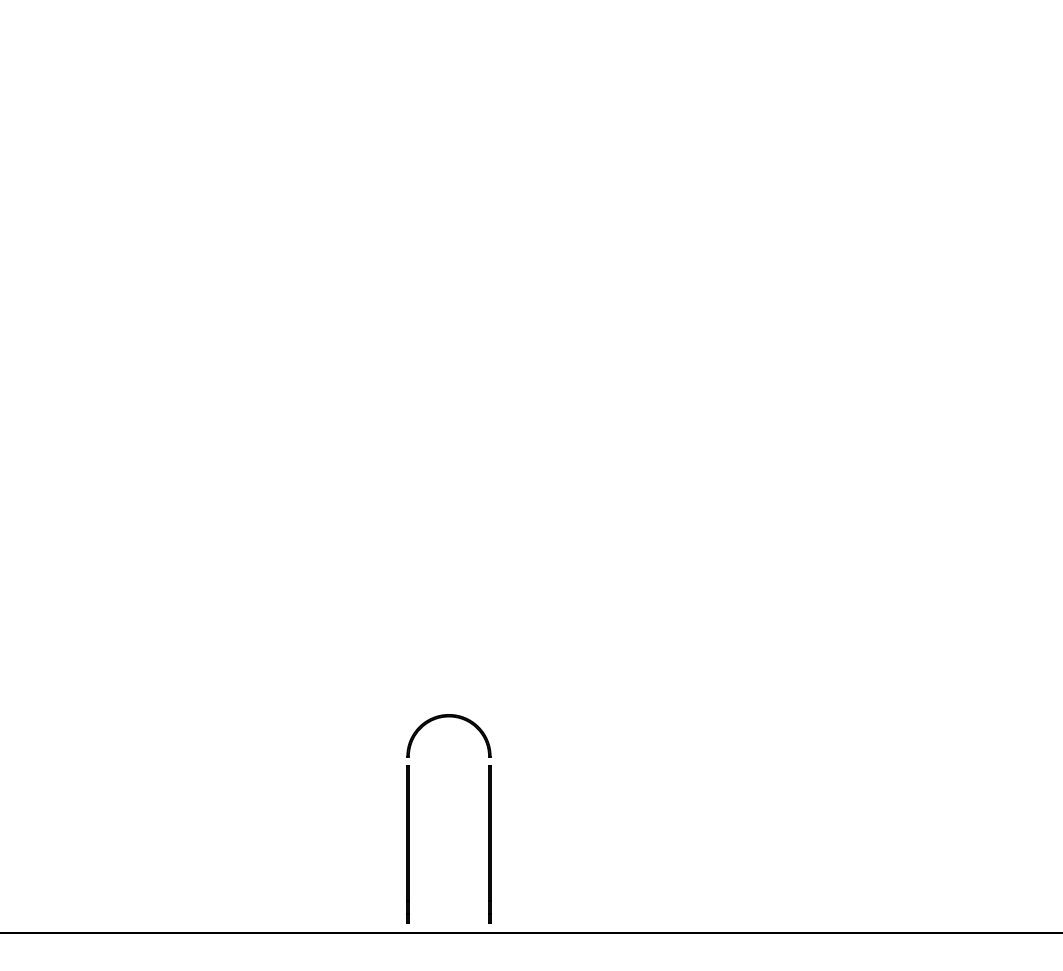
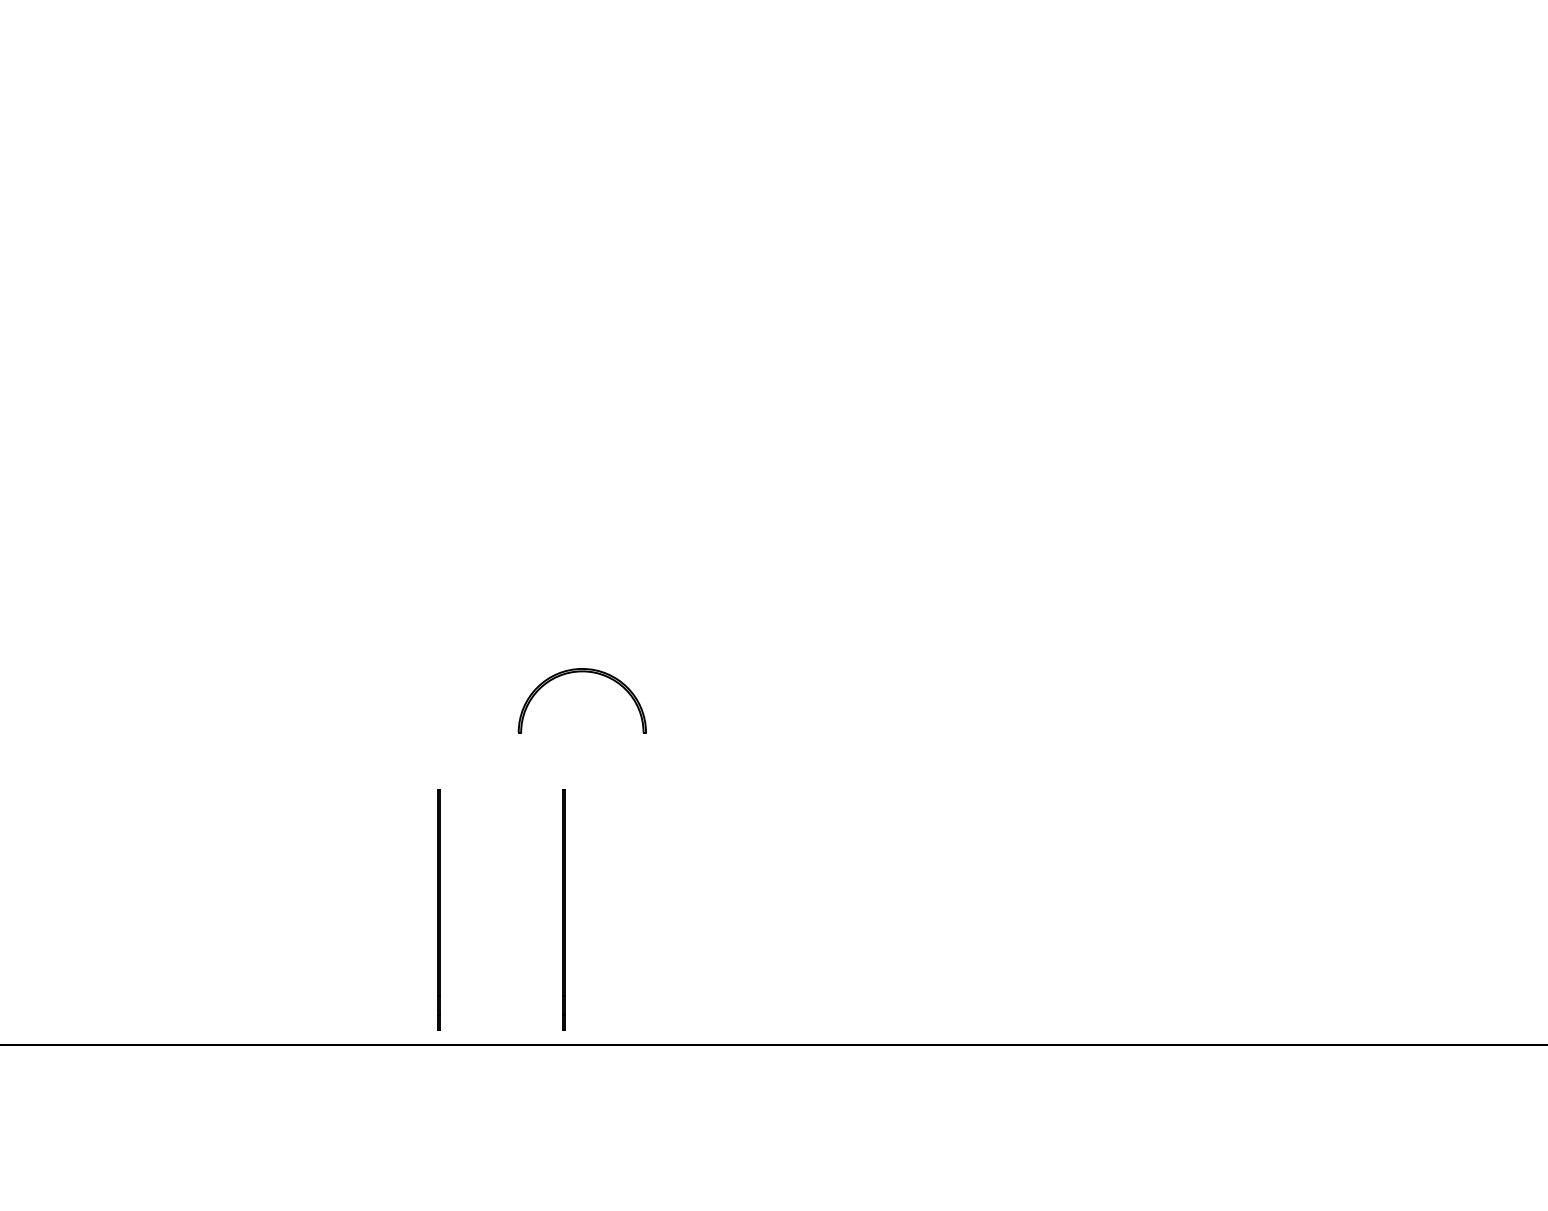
part: (448, 717) -> (581, 672), moved

